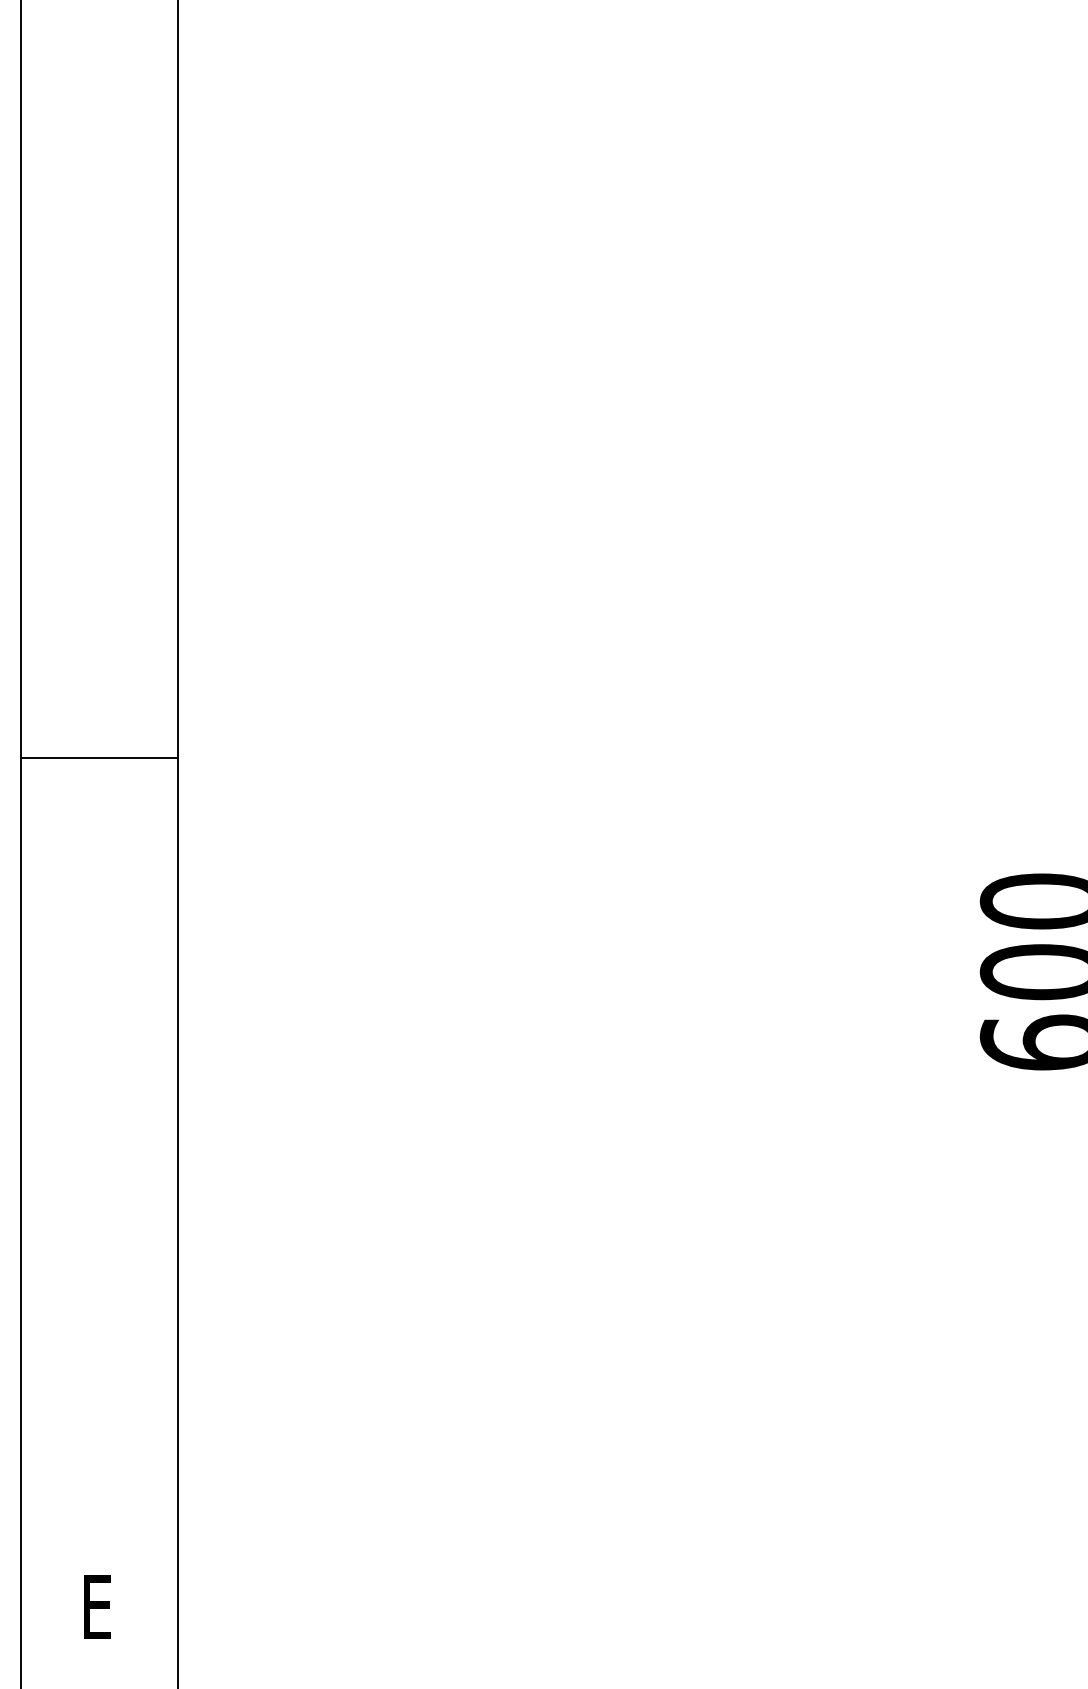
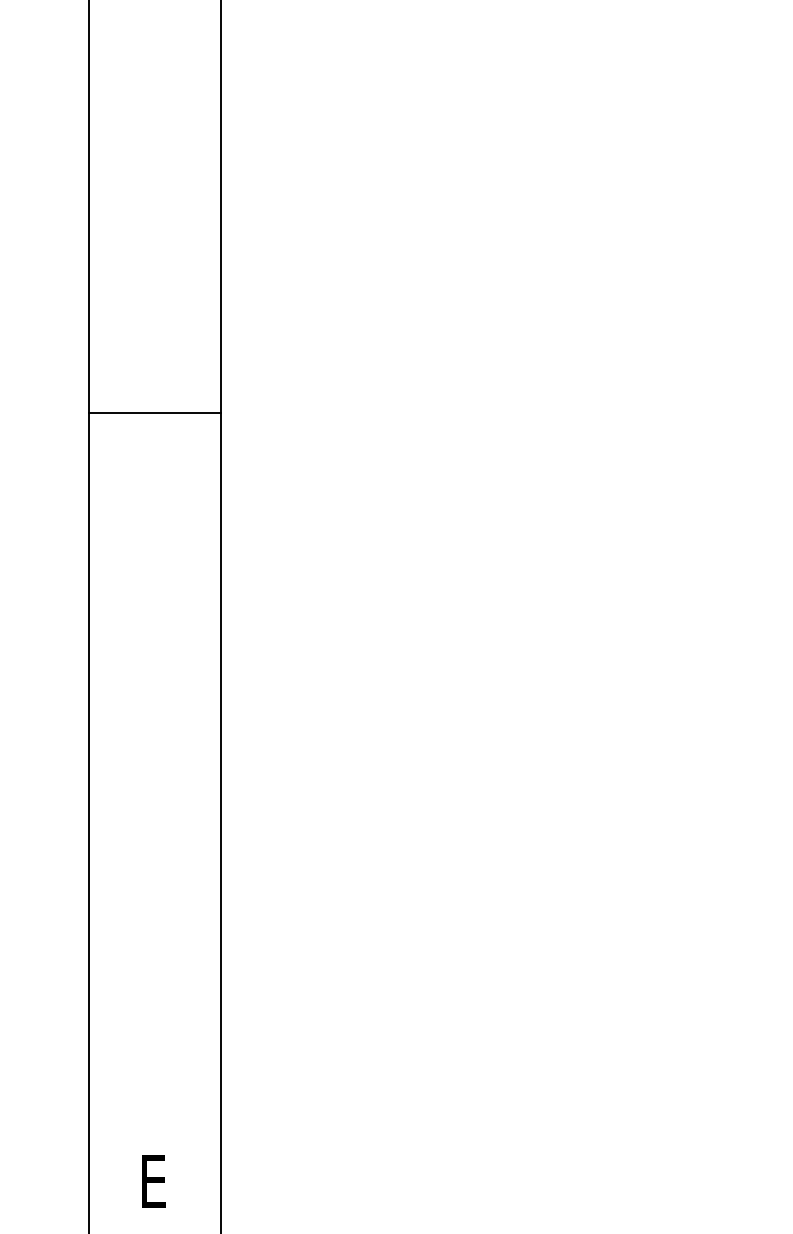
line: (98, 757) -> (154, 413), moved

